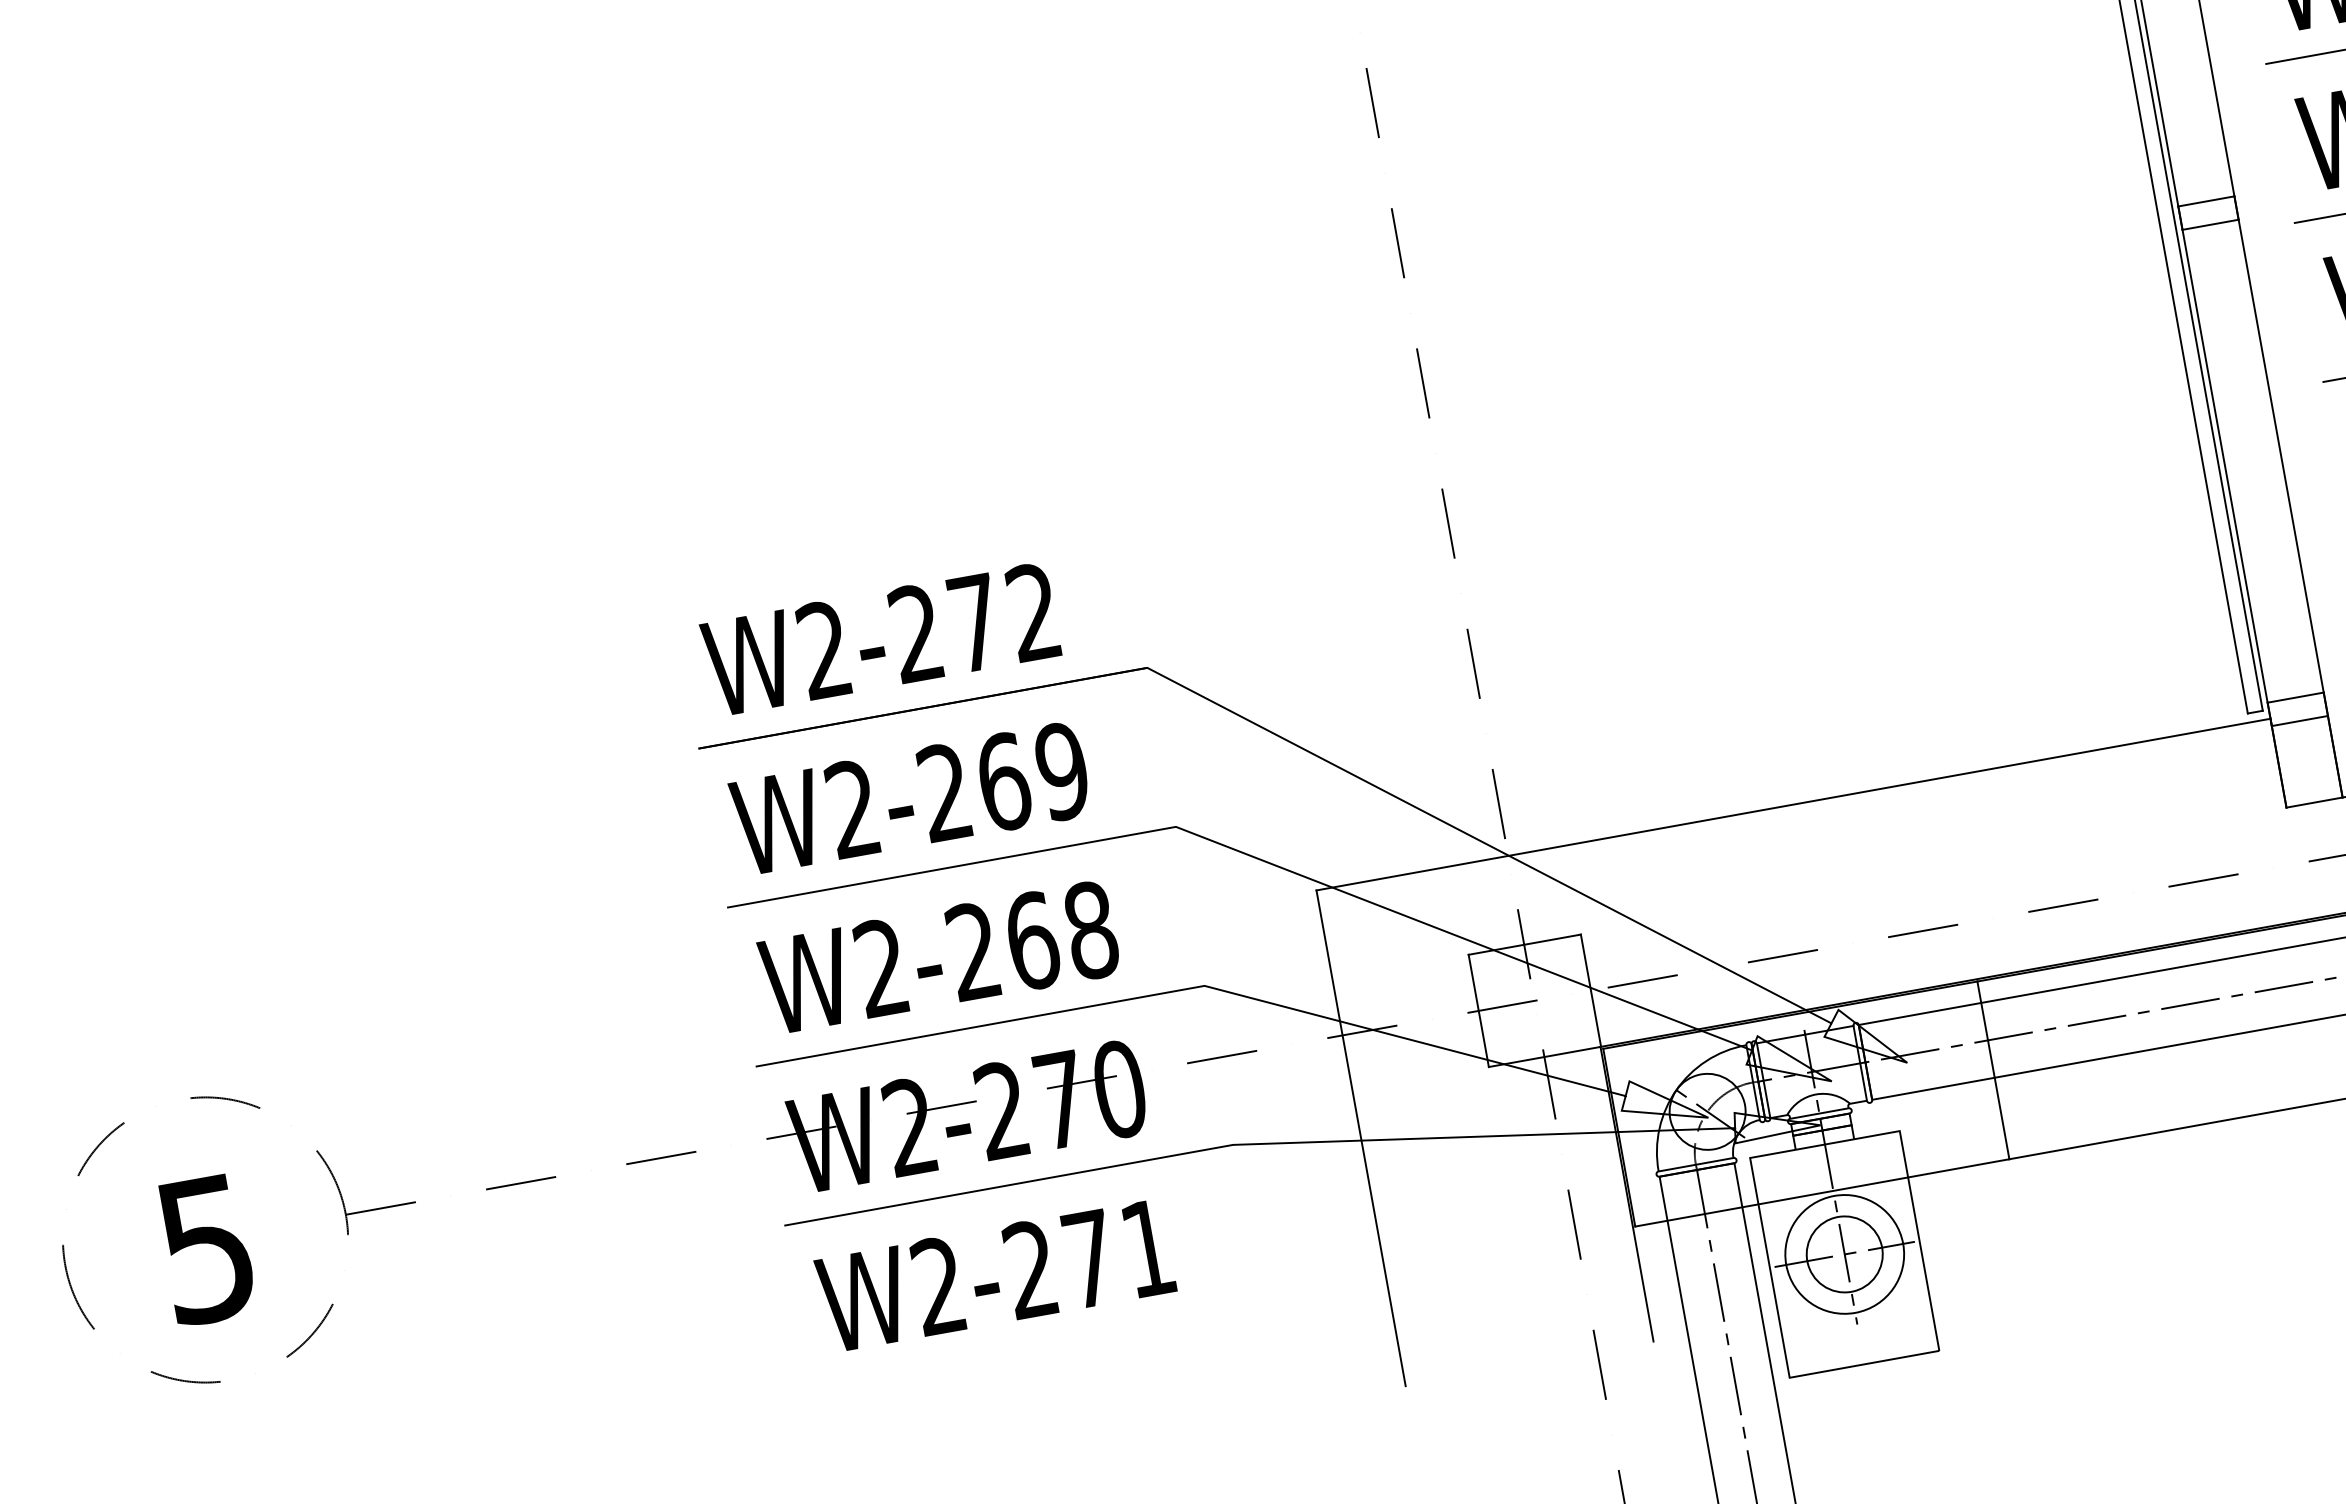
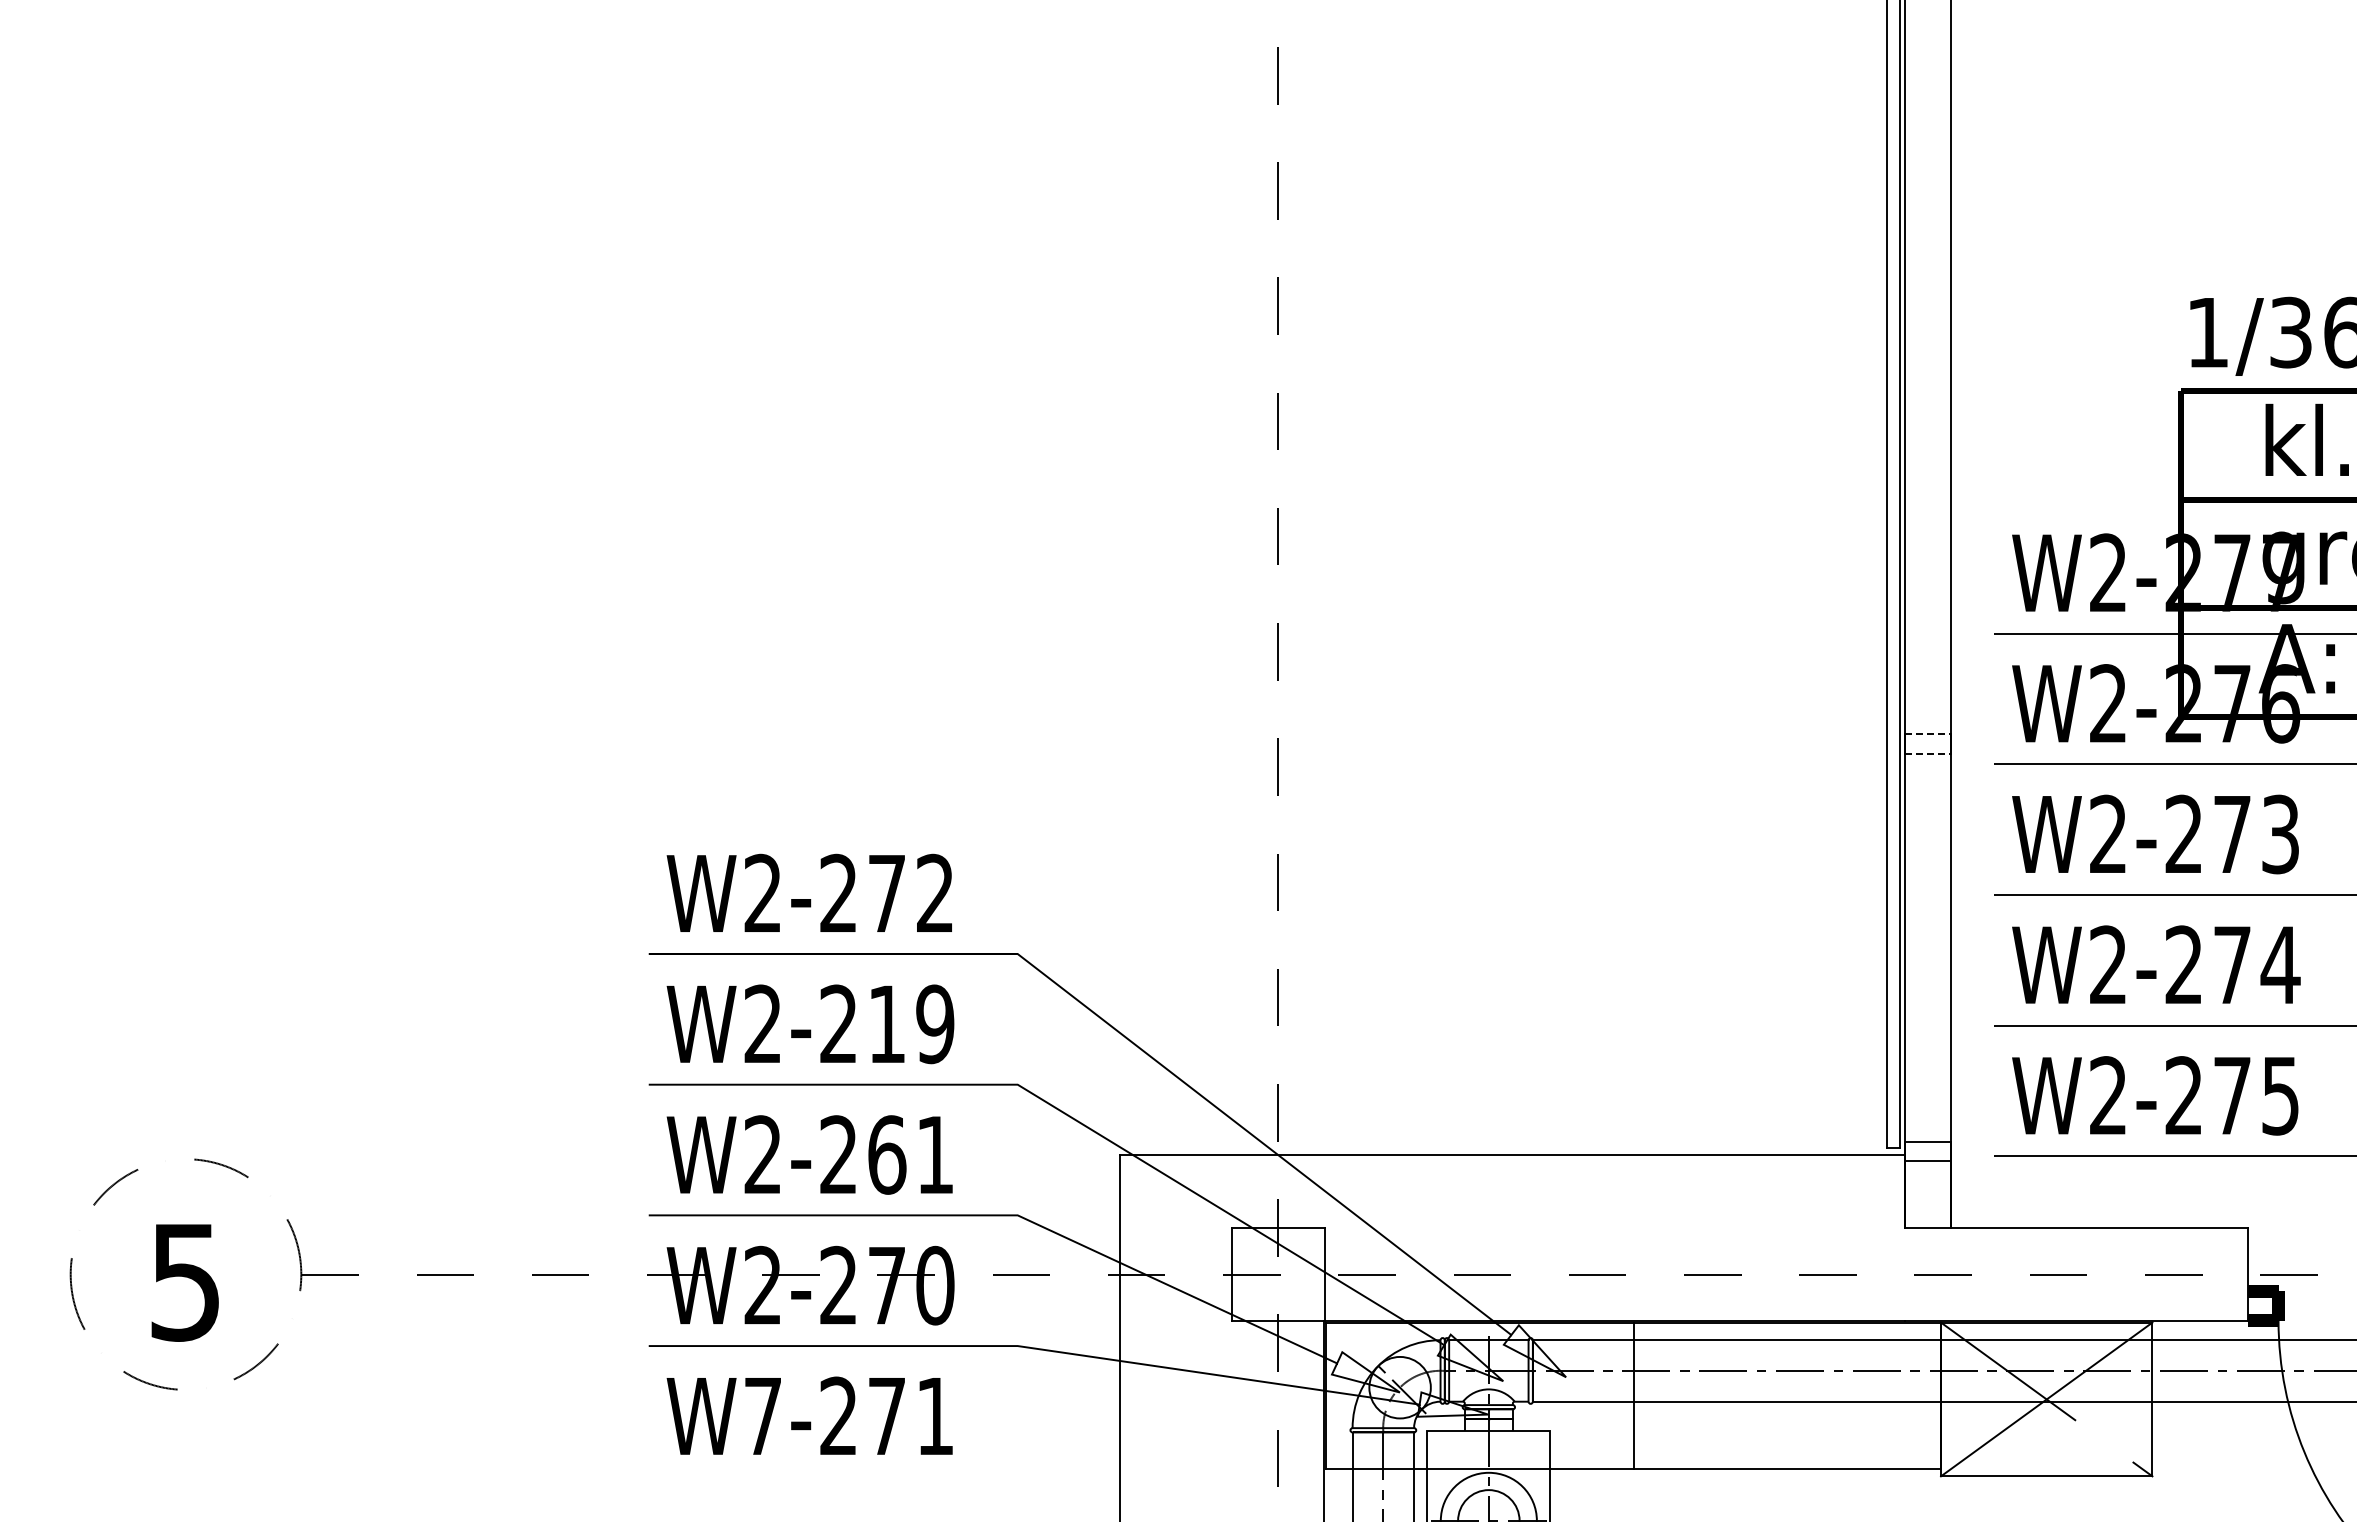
line: (2207, 201) -> (1928, 734), solid -> dashed
line: (2211, 224) -> (1928, 753), solid -> dashed
text: (1004, 782) -> (887, 1024), W2-269 -> W2-219
text: (1091, 929) -> (935, 1154), W2-268 -> W2-261
text: (937, 1285) -> (762, 1415), W2-271 -> W7-271

